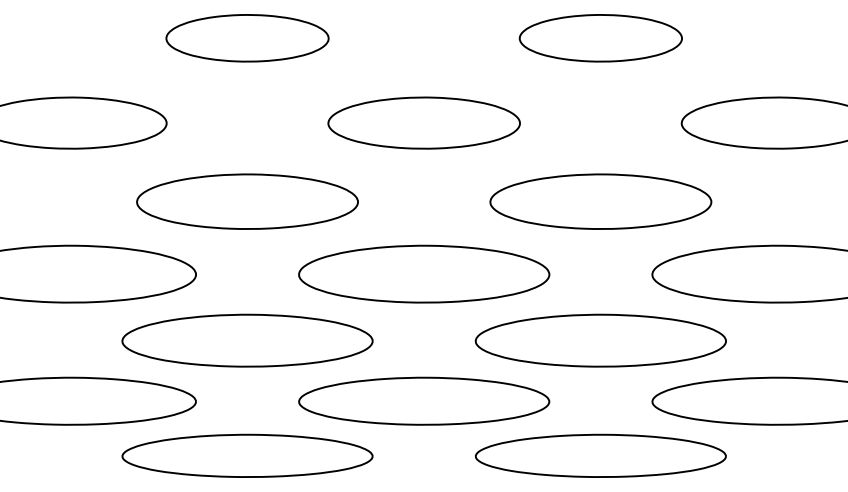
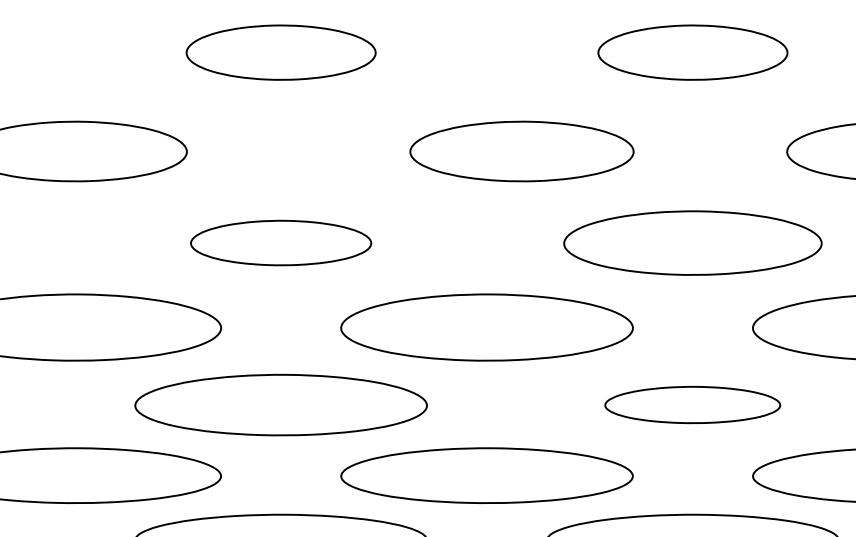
part: (423, 122) -> (521, 150), moved
part: (247, 201) -> (281, 242), size x0.7
part: (600, 340) -> (692, 404), size x0.6

